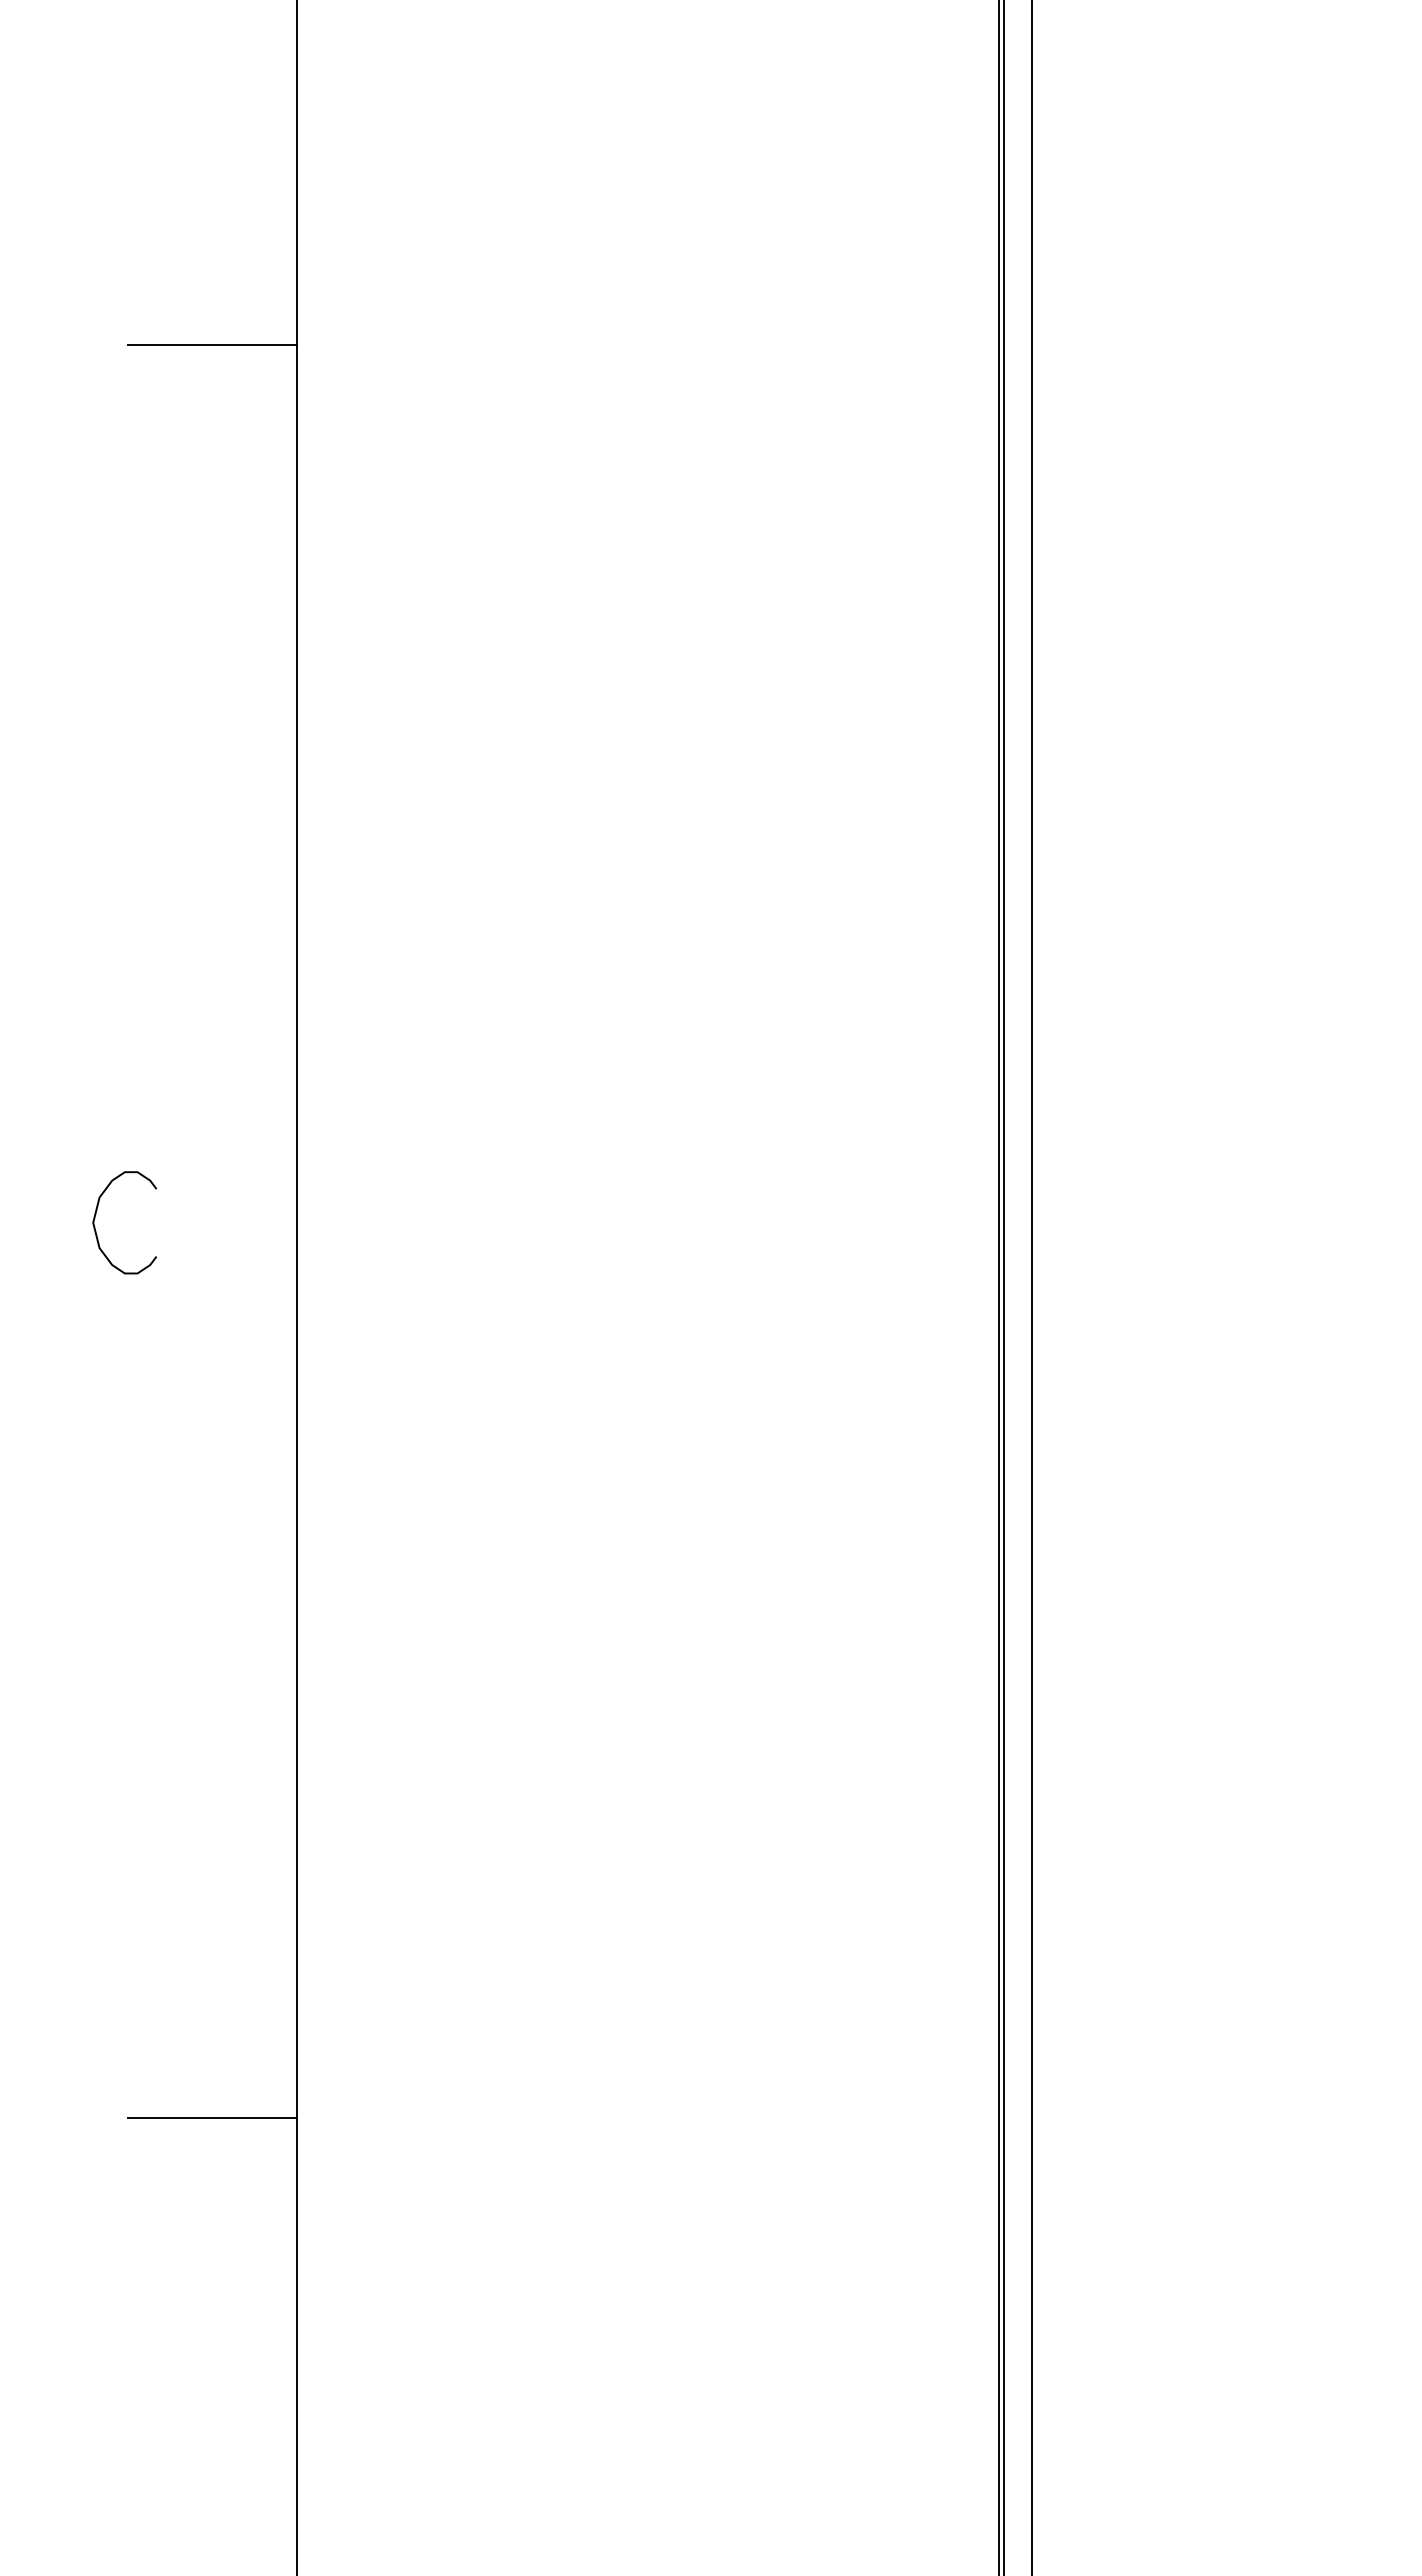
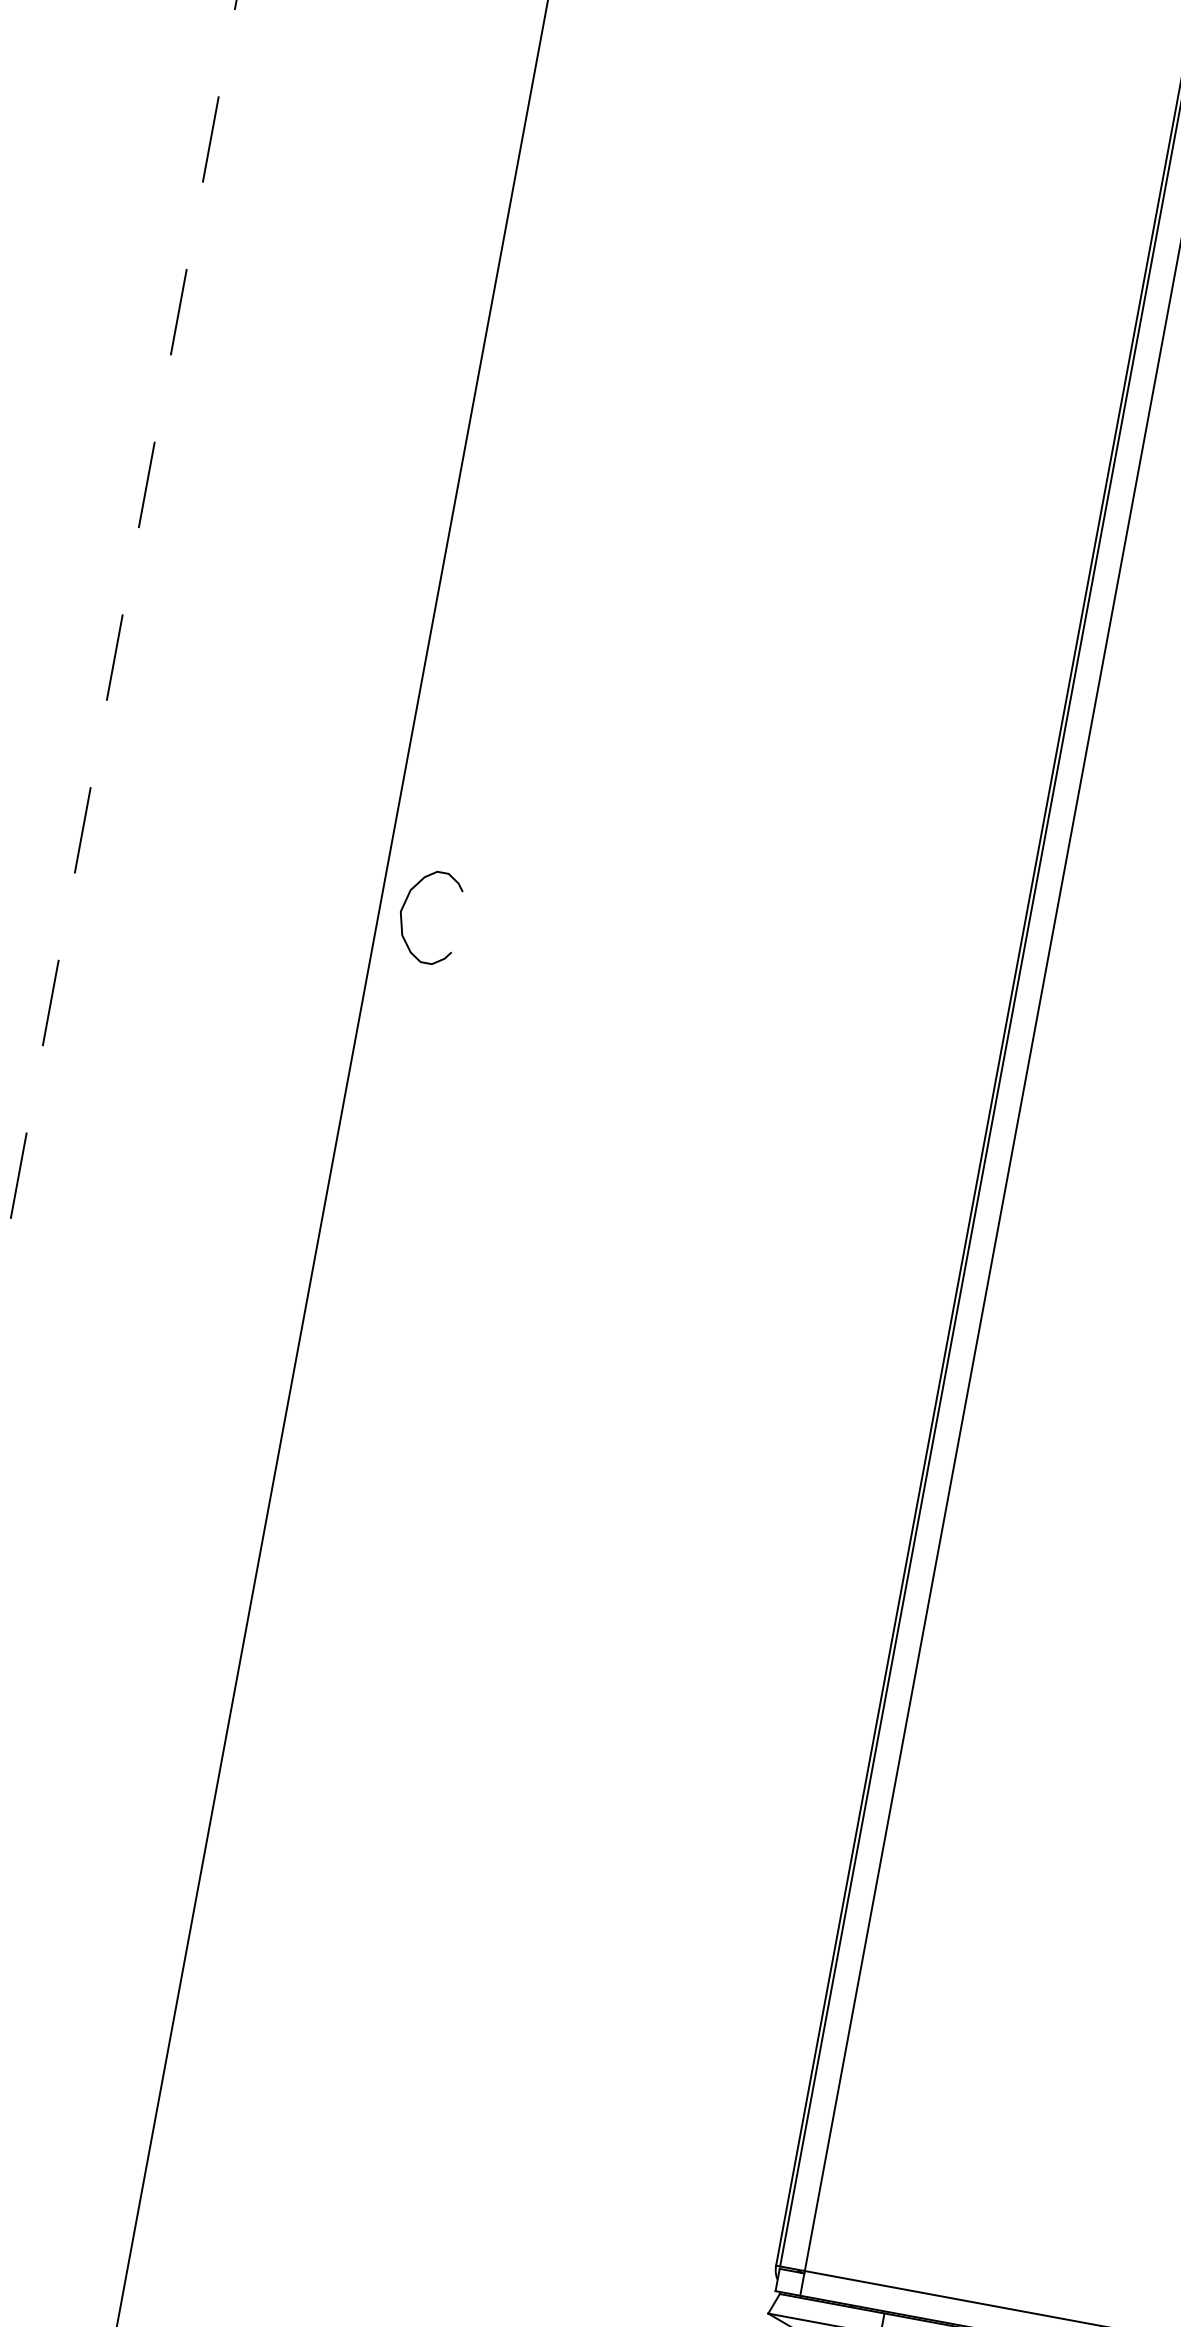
line: (211, 344) -> (448, 110), removed
curve: (96, 1214) -> (405, 904), moved
line: (211, 2117) -> (156, 1691), removed

